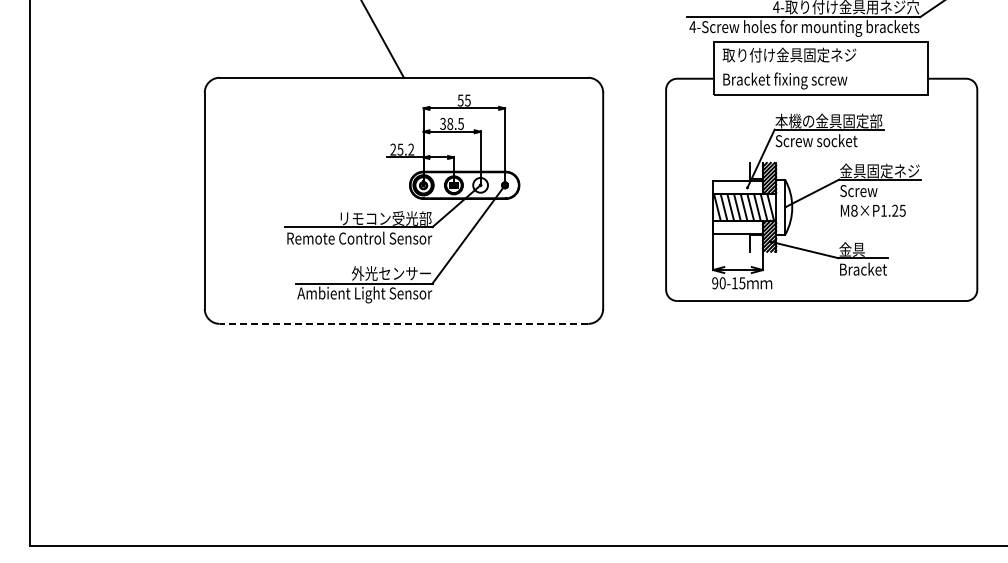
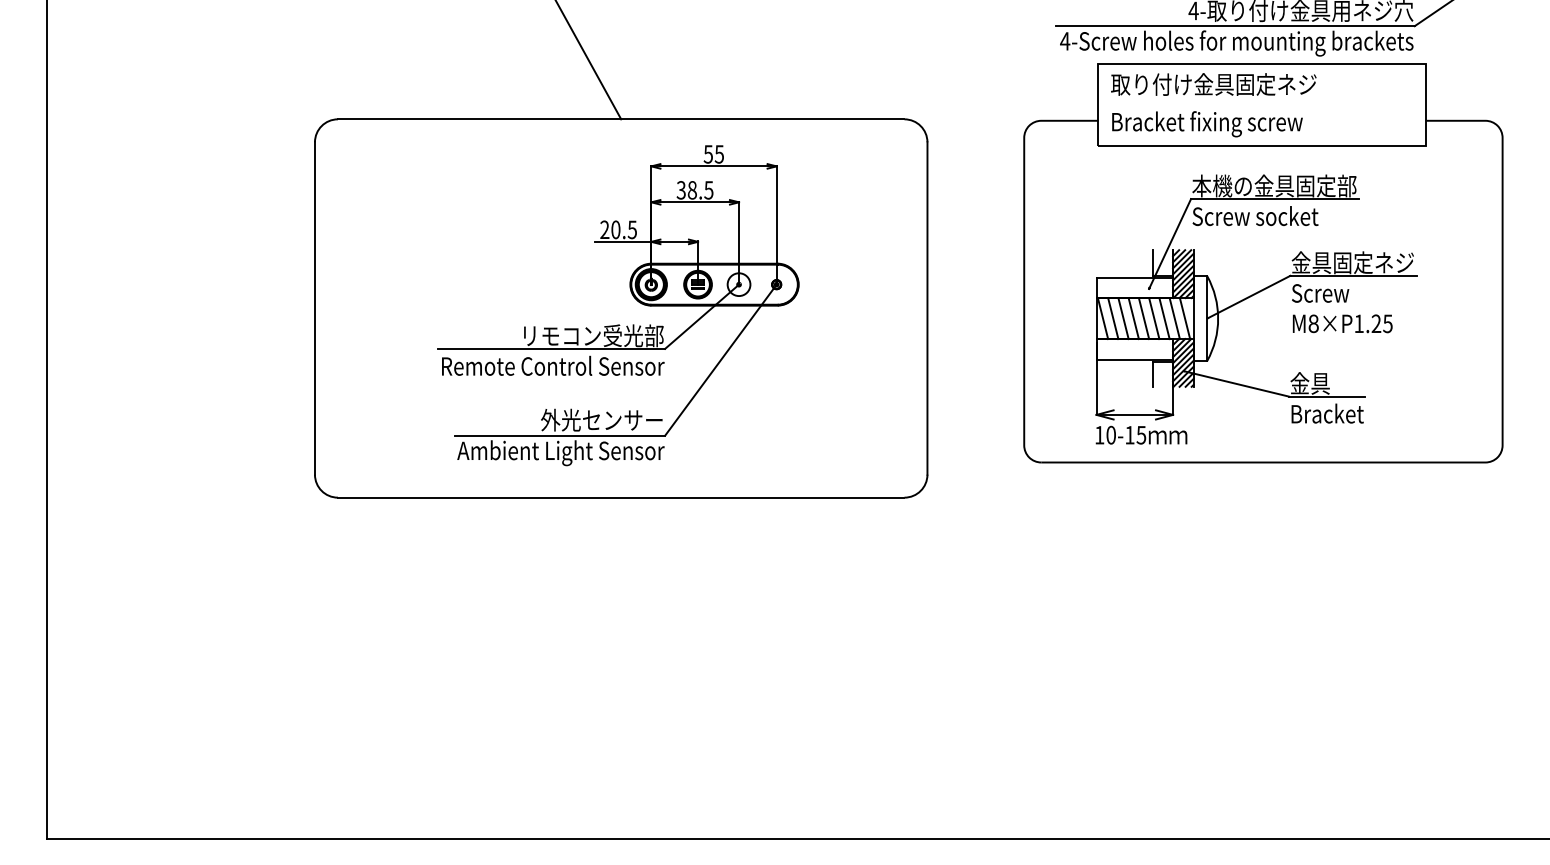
text: (405, 149) -> (623, 229), 25.2 -> 20.5
text: (715, 283) -> (1100, 435), 9 -> 1
line: (403, 323) -> (620, 497), dashed -> solid

